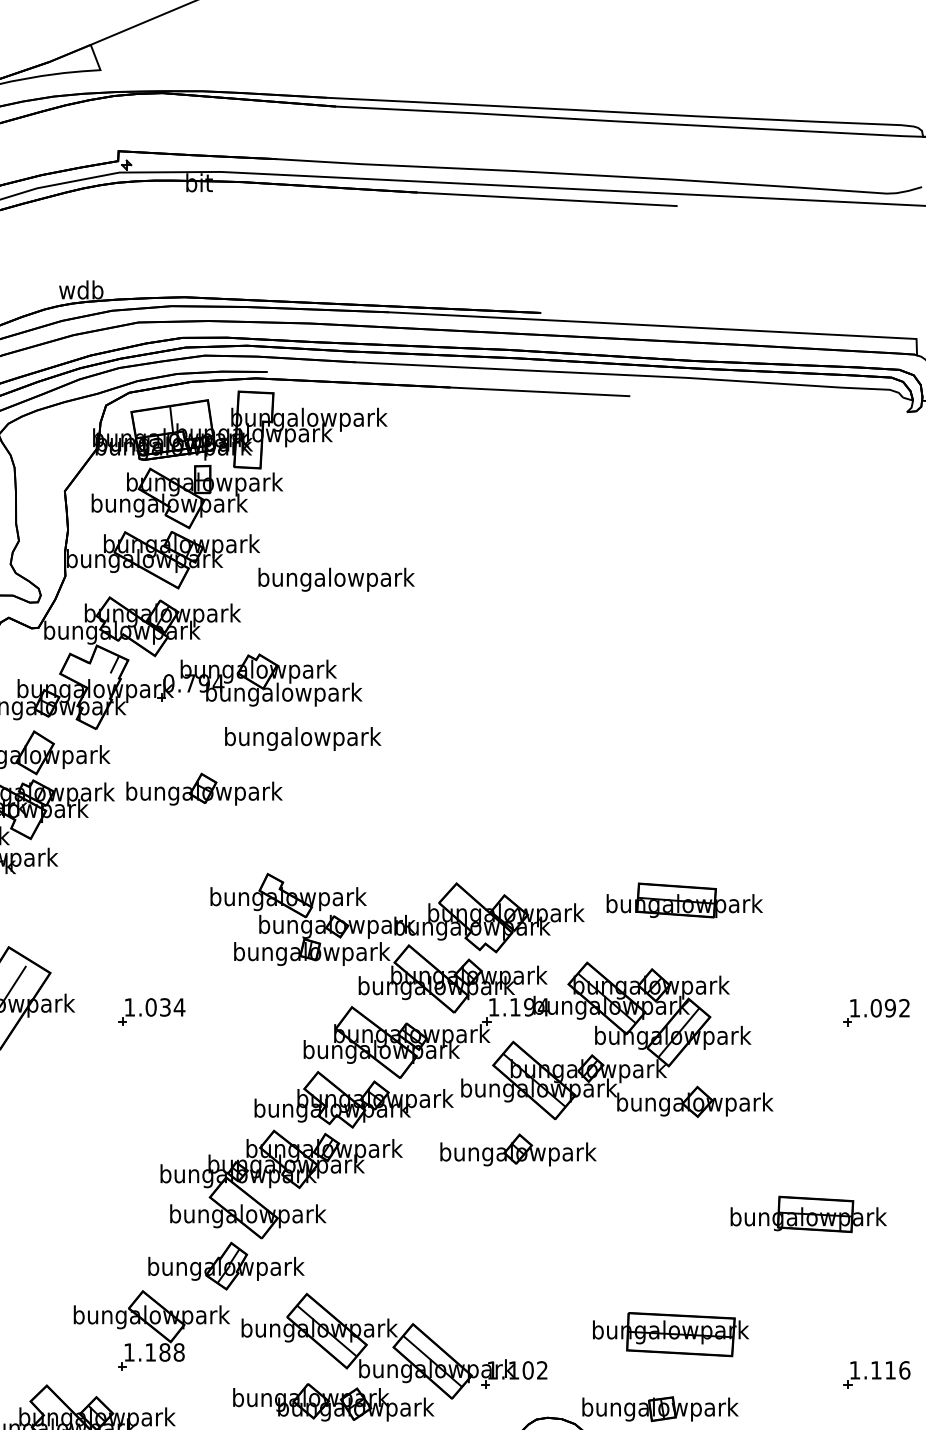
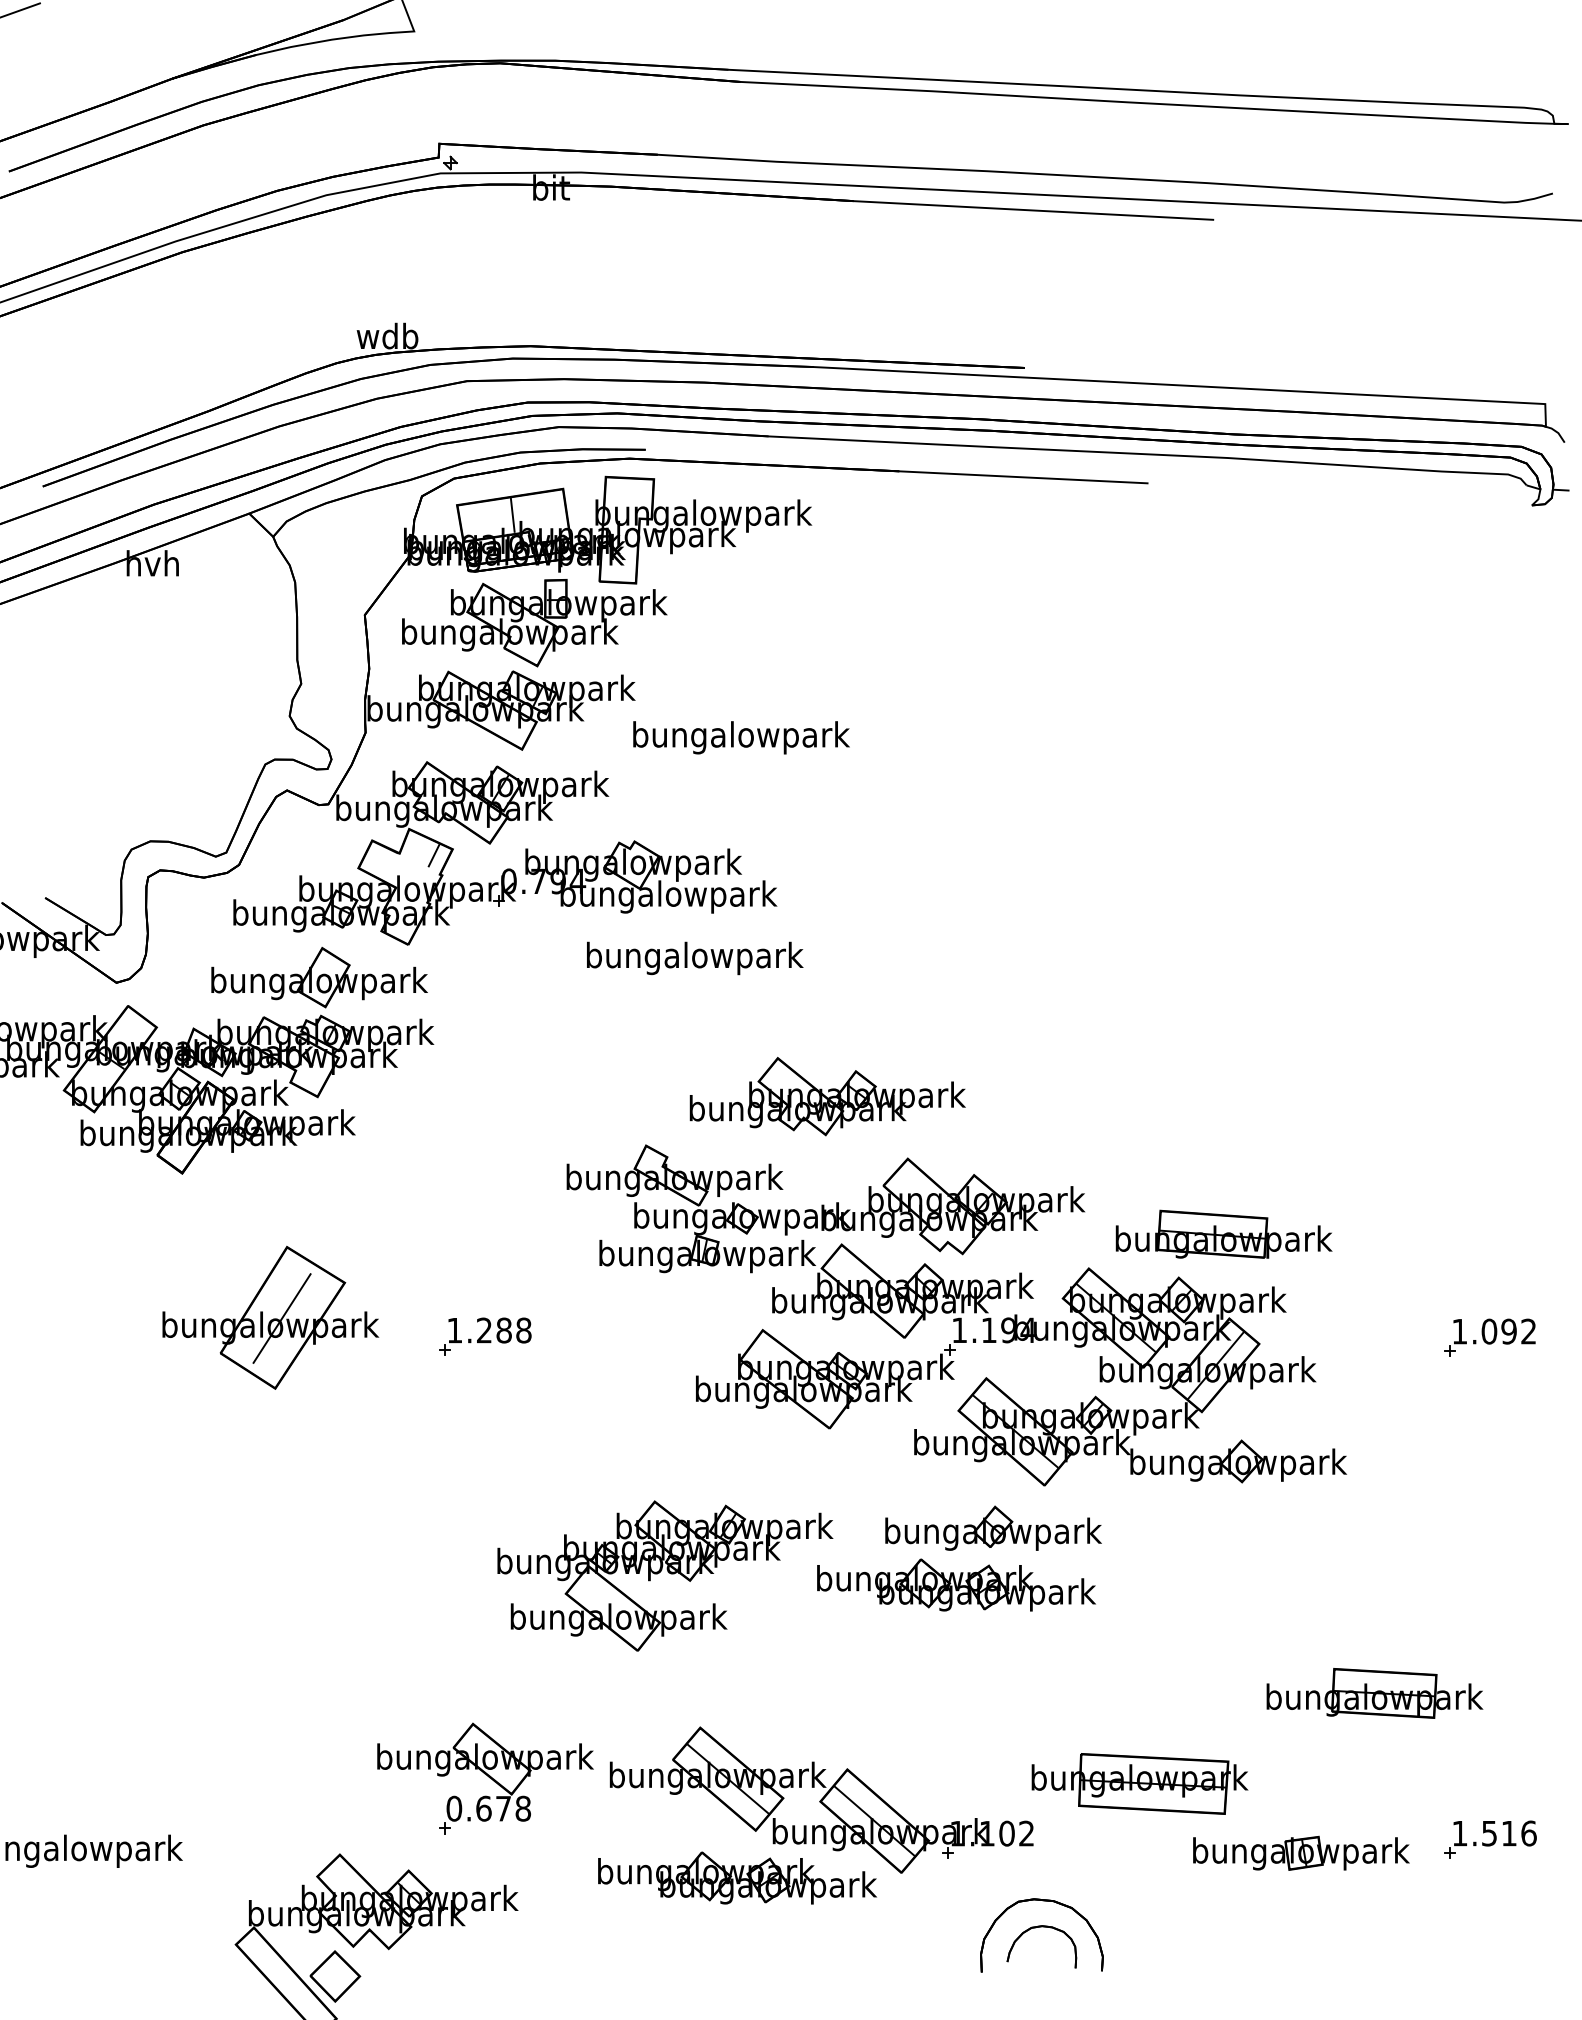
part: (204, 788) -> (558, 1027), removed
part: (684, 899) -> (1223, 1233), moved
text: (164, 1007) -> (503, 1330), 1.034 -> 1.288
part: (353, 1099) -> (827, 1096), moved
part: (491, 1190) -> (956, 1584), added
part: (808, 1214) -> (1374, 1693), moved
part: (226, 1265) -> (588, 1688), removed
part: (670, 1334) -> (1139, 1783), moved
text: (146, 1352) -> (478, 1808), 1.188 -> 0.678
text: (876, 1370) -> (1489, 1833), 1.116 -> 1.516
part: (660, 1408) -> (1301, 1852), moved

